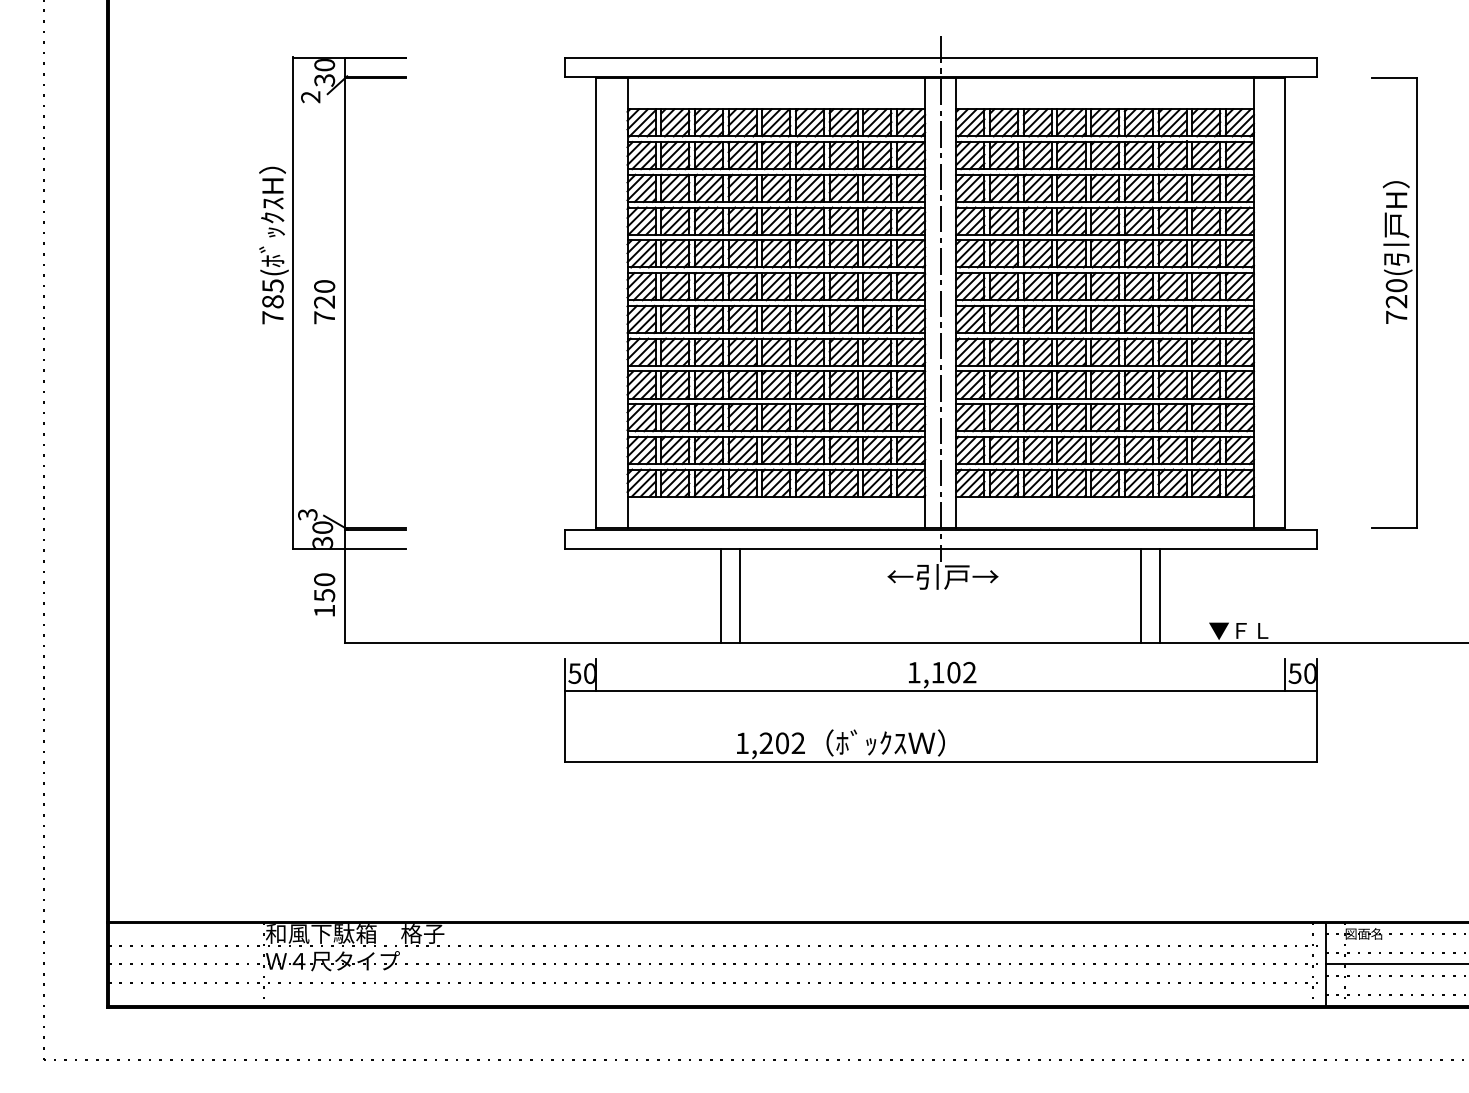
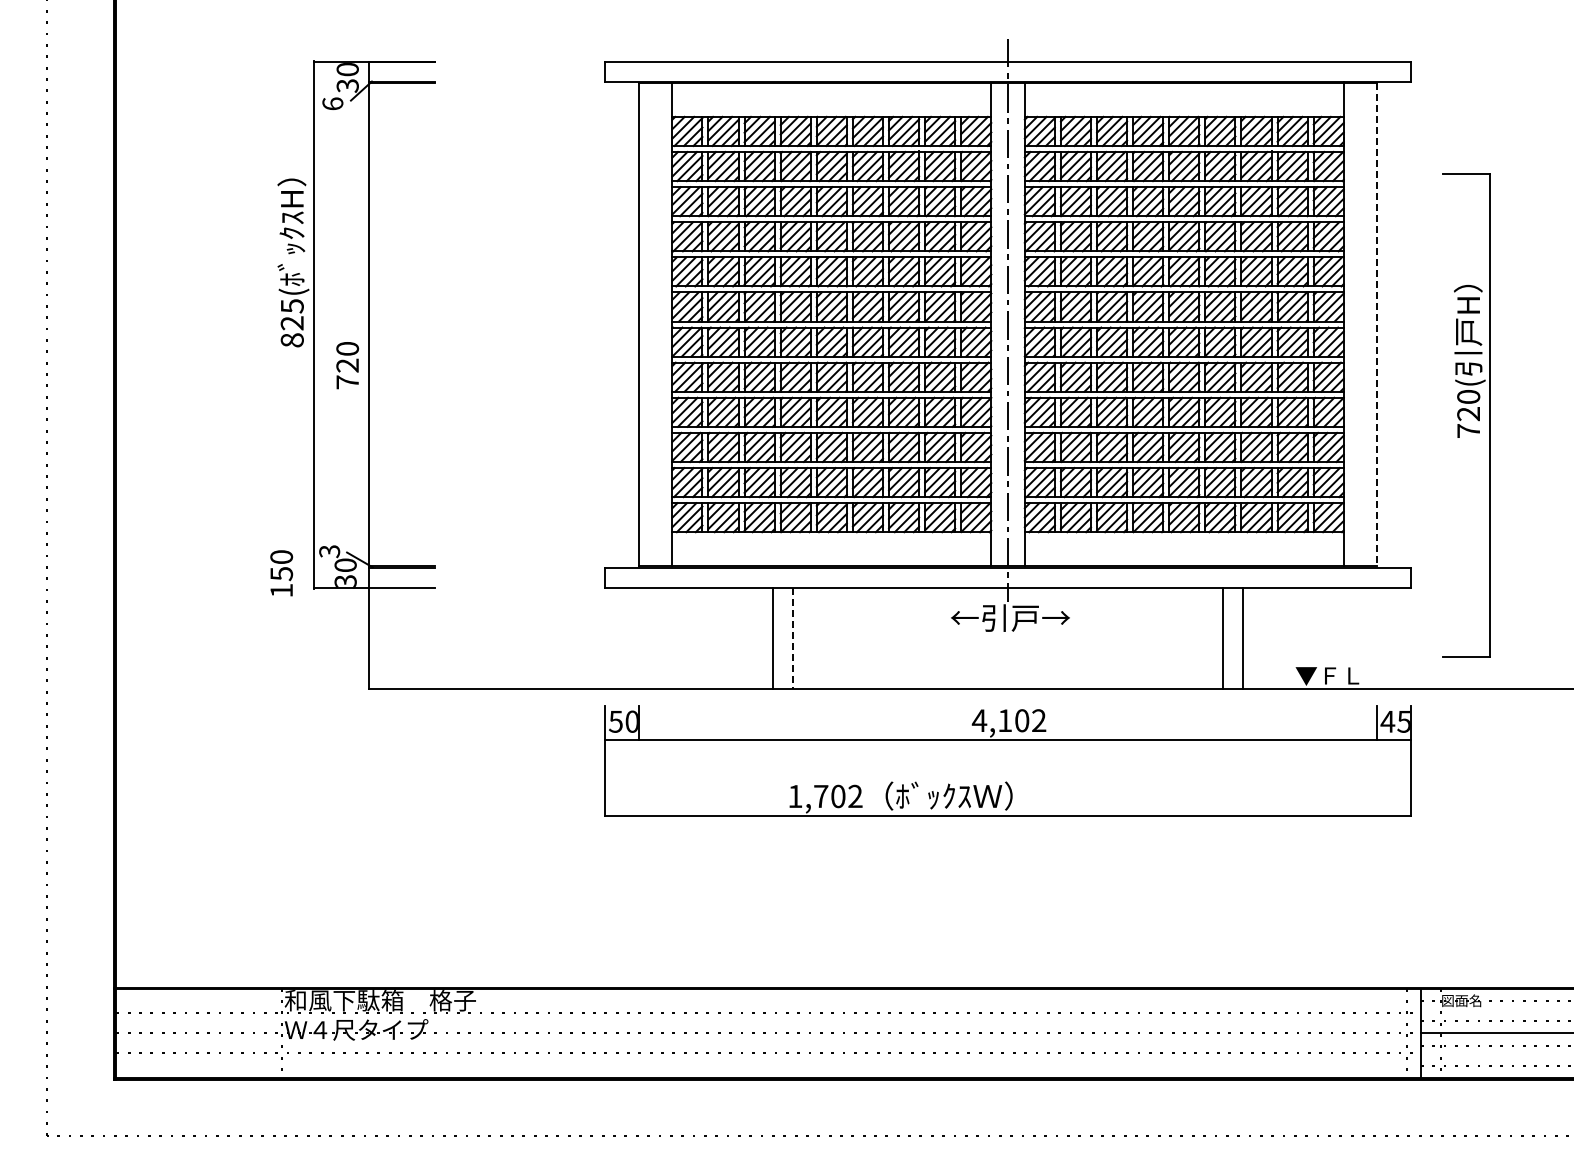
text: (310, 96) -> (332, 103), 2 -> 6
text: (324, 302) -> (347, 365), moved
part: (1394, 302) -> (1466, 415), moved
line: (1285, 303) -> (1377, 325), solid -> dashed
text: (272, 309) -> (291, 331), 785( -> 825(
text: (324, 595) -> (281, 573), moved
line: (739, 595) -> (792, 638), solid -> dashed
text: (914, 672) -> (979, 720), 1,102 -> 4,102
text: (1301, 673) -> (1394, 721), 50 -> 45
text: (766, 742) -> (821, 795), 1,202 -> 1,702

